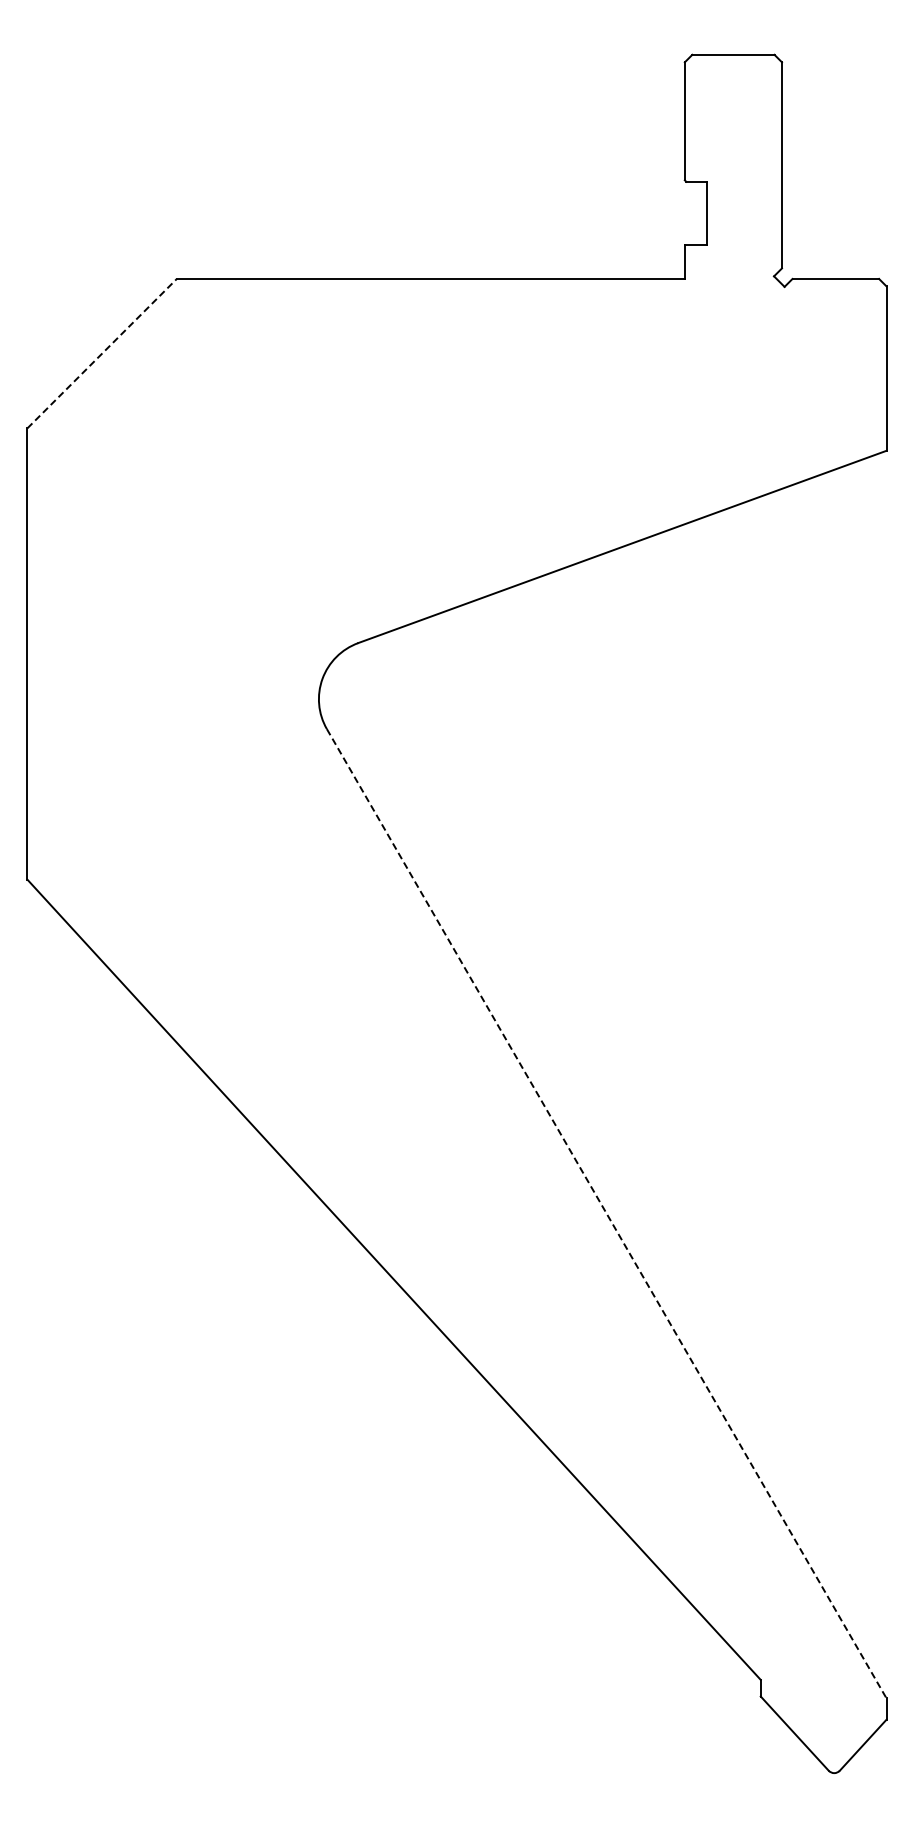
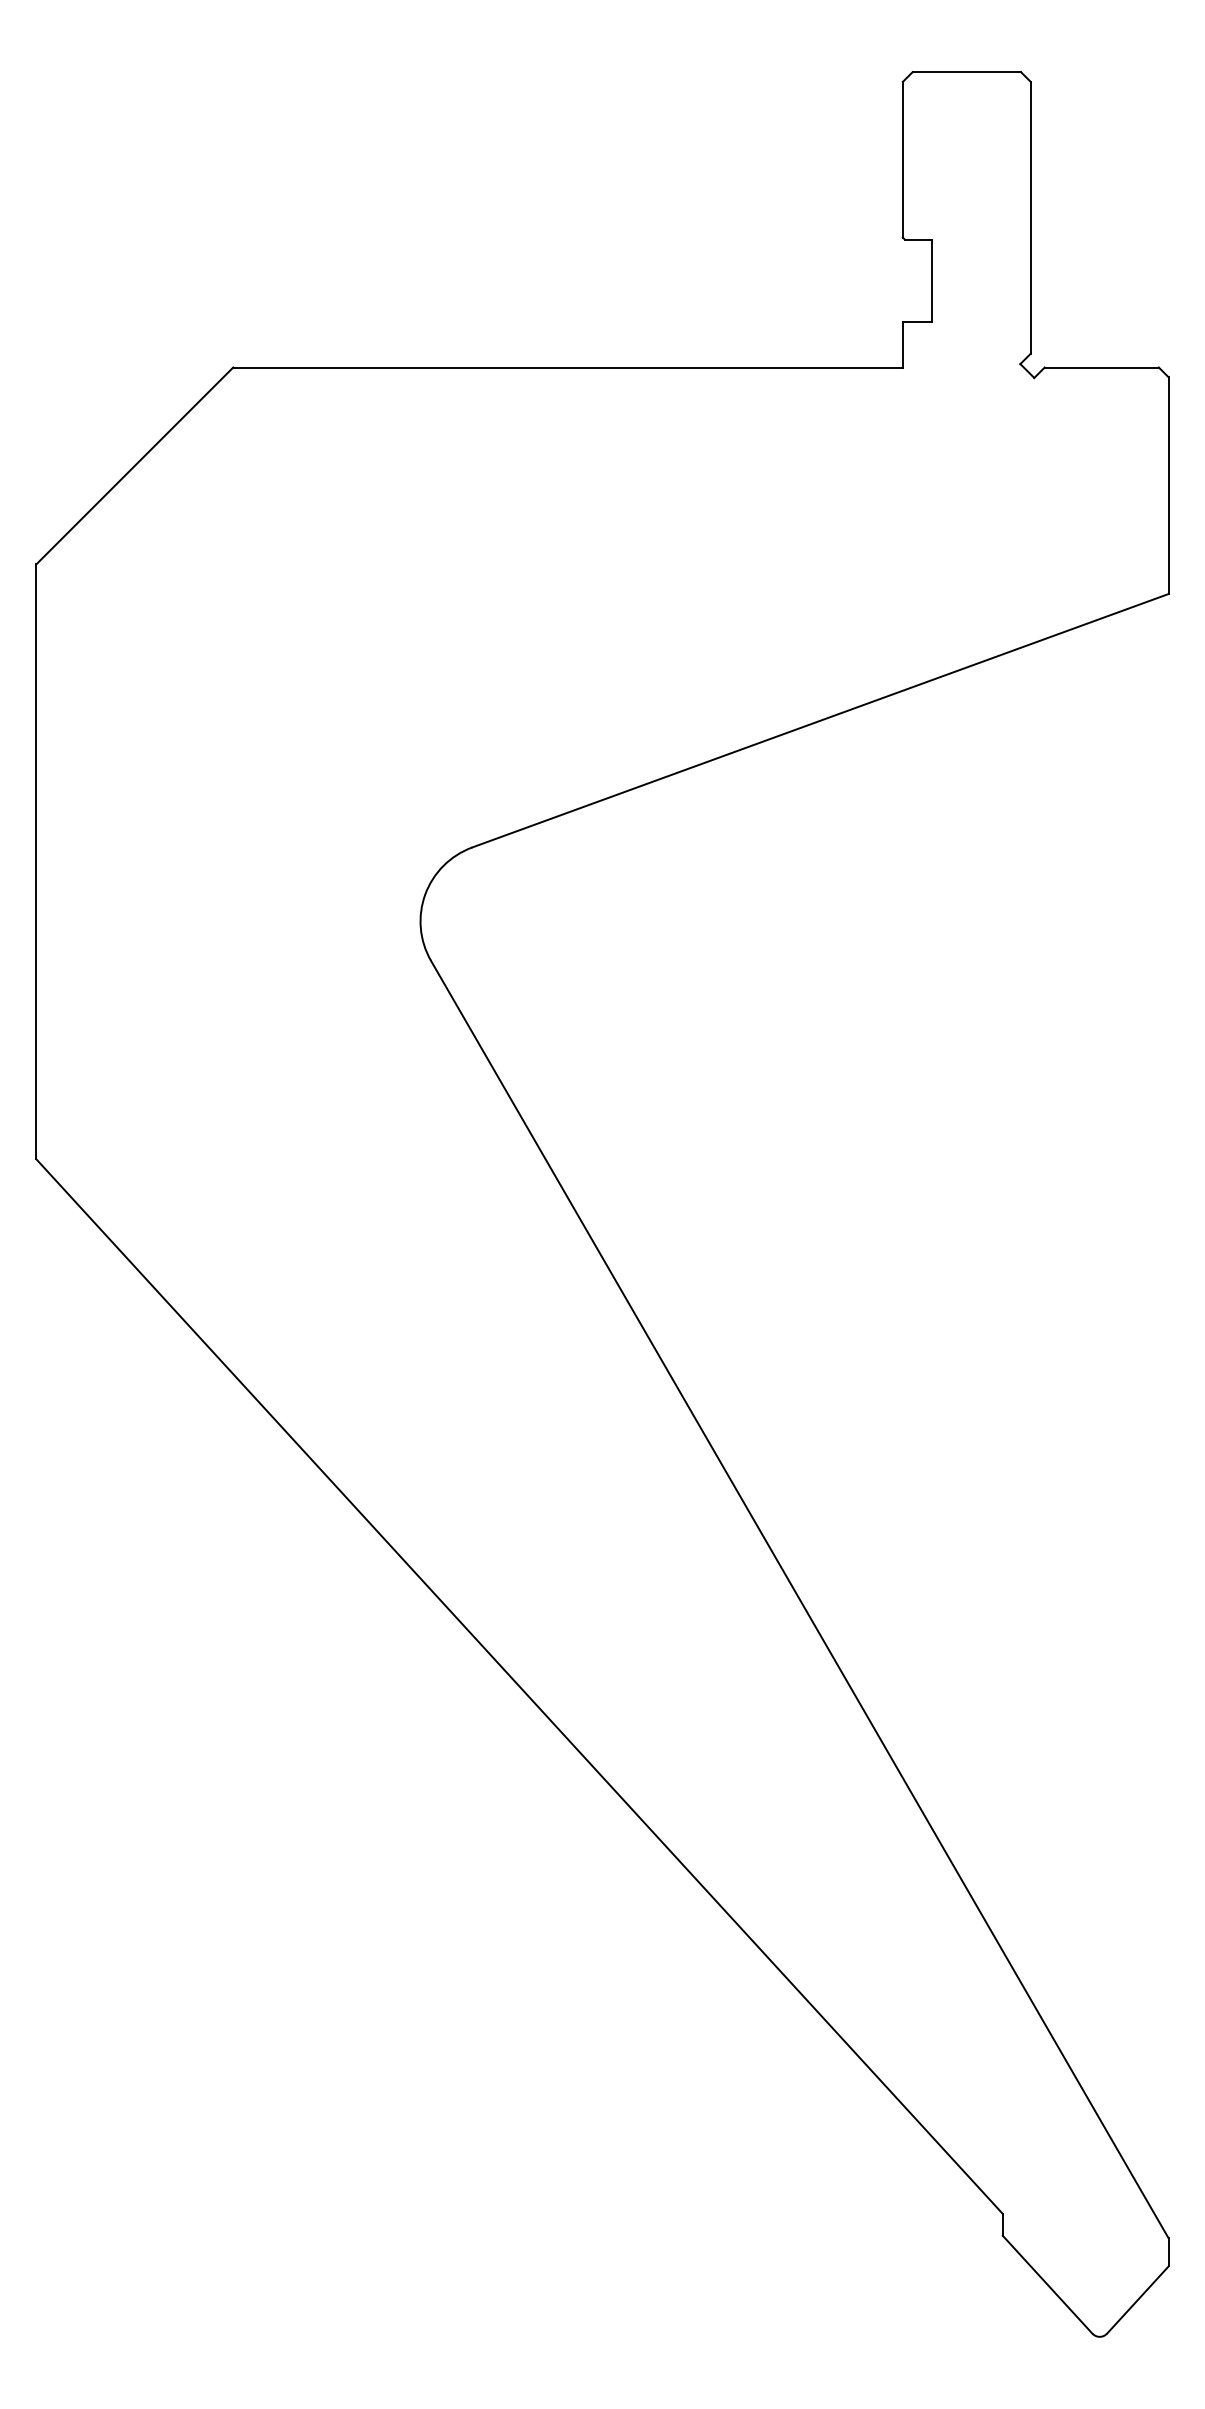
line: (102, 353) -> (135, 465), dashed -> solid
line: (606, 1213) -> (799, 1599), dashed -> solid

